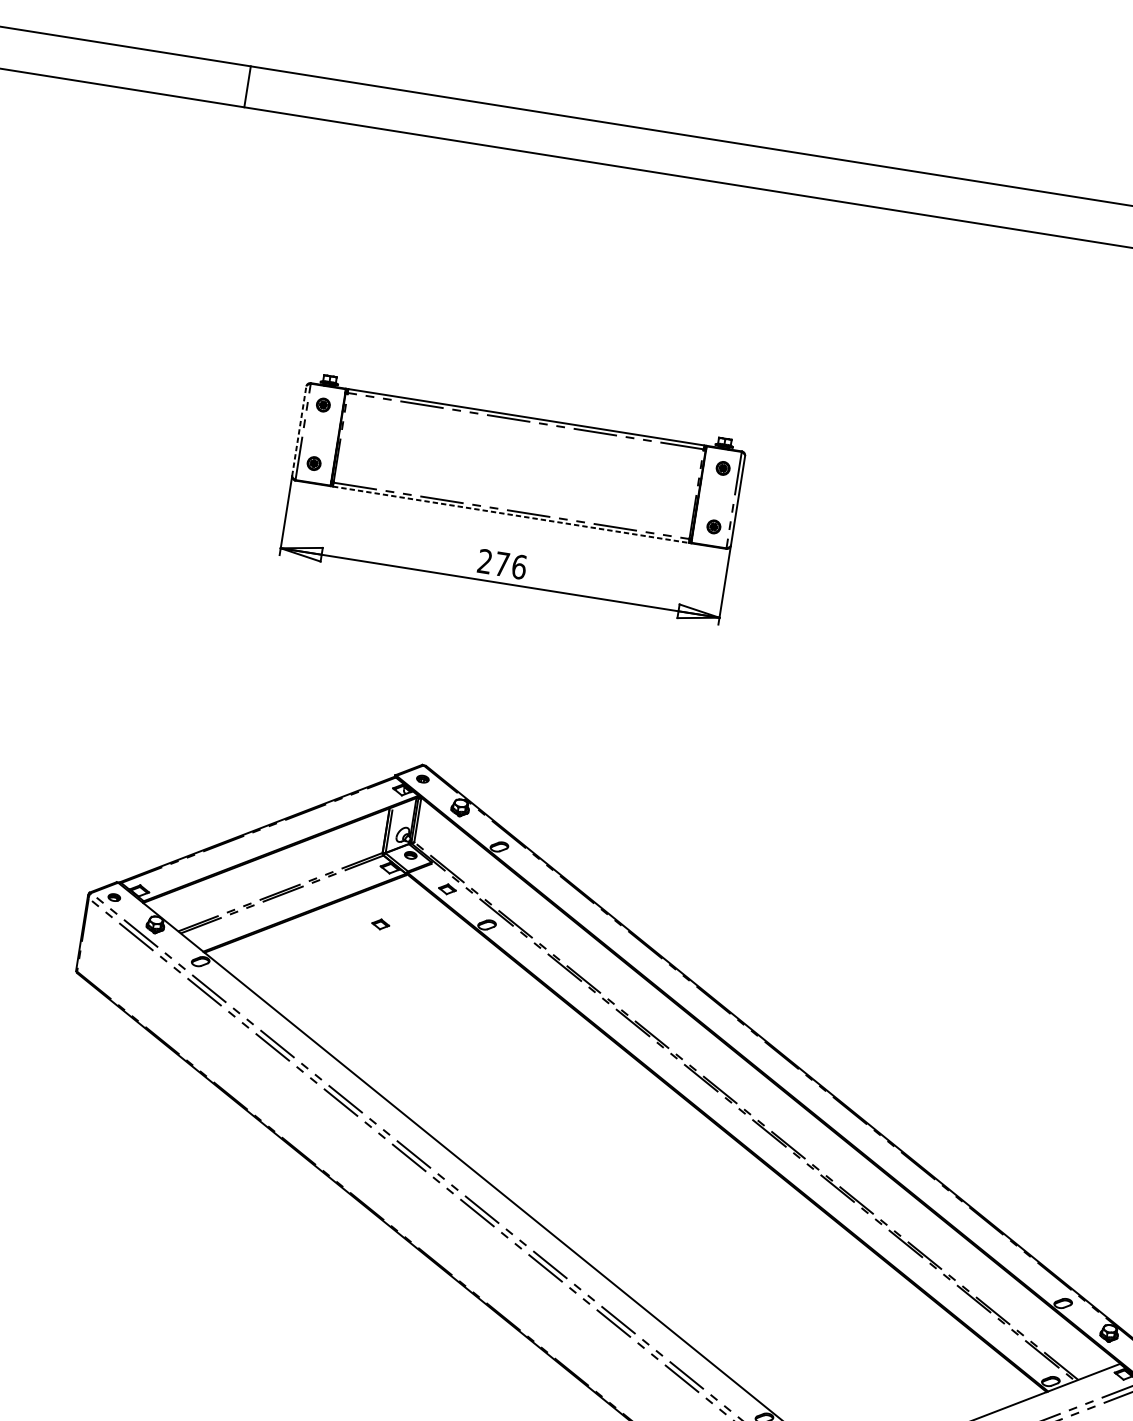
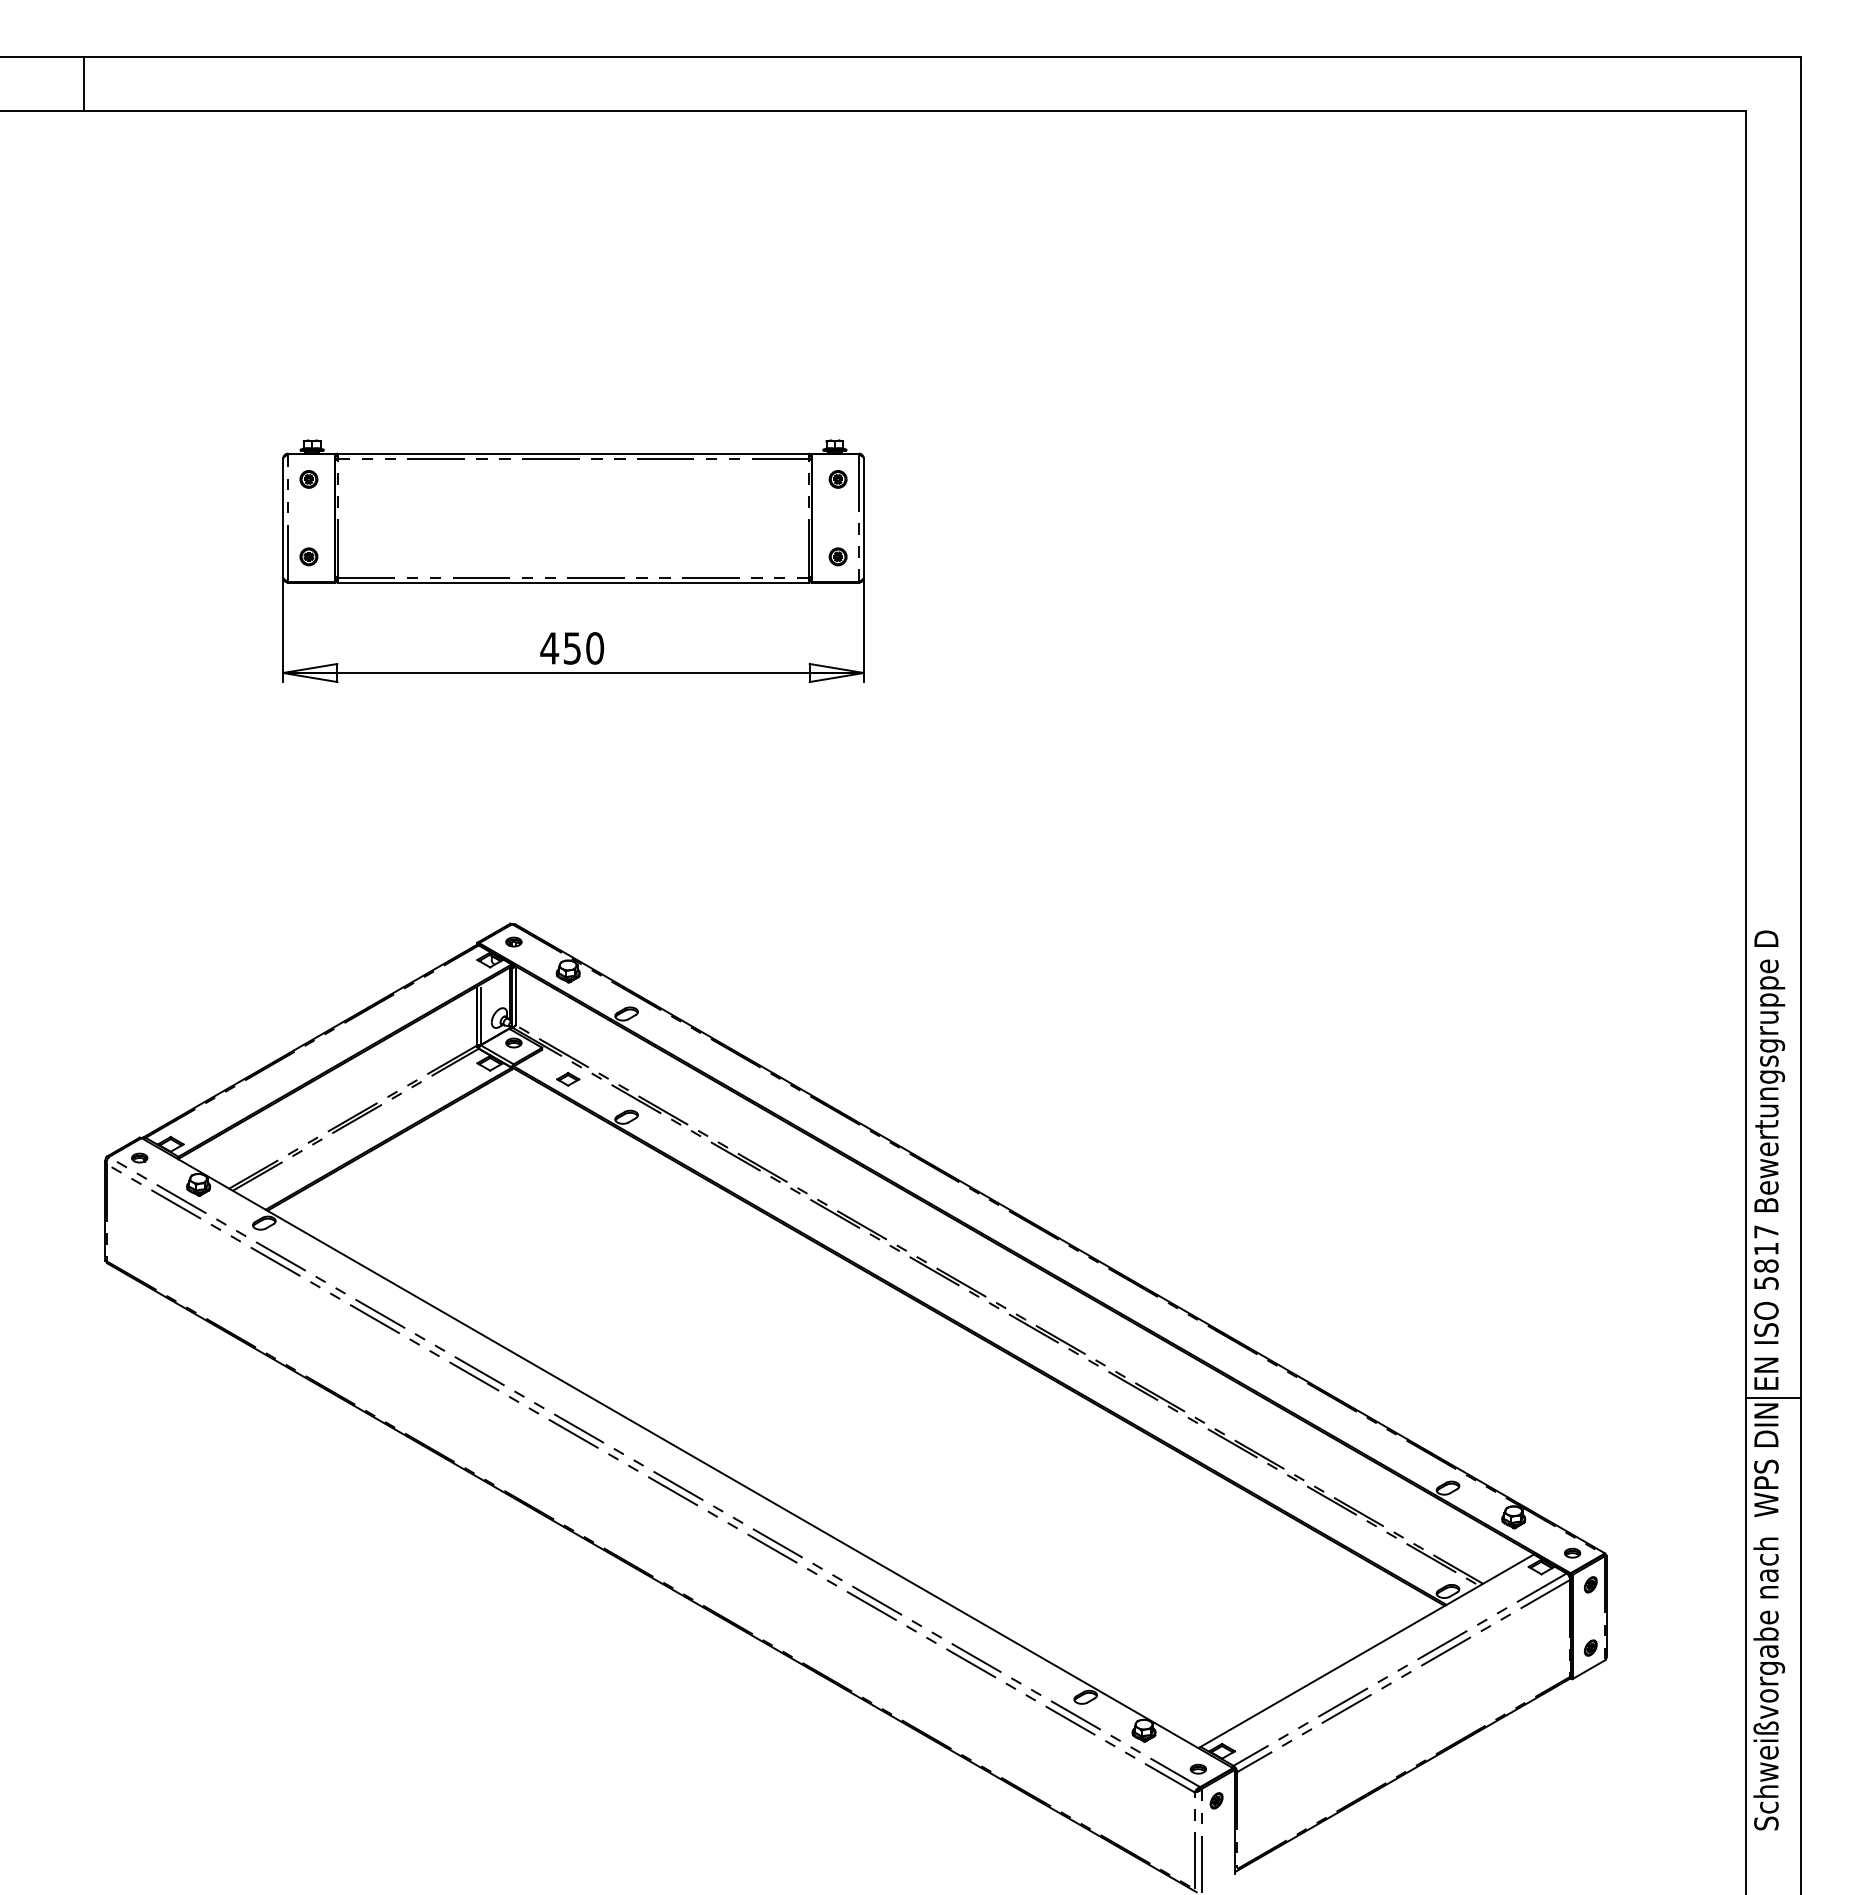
line: (247, 86) -> (83, 83), moved
line: (299, 430) -> (283, 517), dashed -> solid
line: (510, 514) -> (573, 582), dashed -> solid
text: (502, 564) -> (572, 648), 276 -> 450
part: (381, 923) -> (489, 1137), removed

